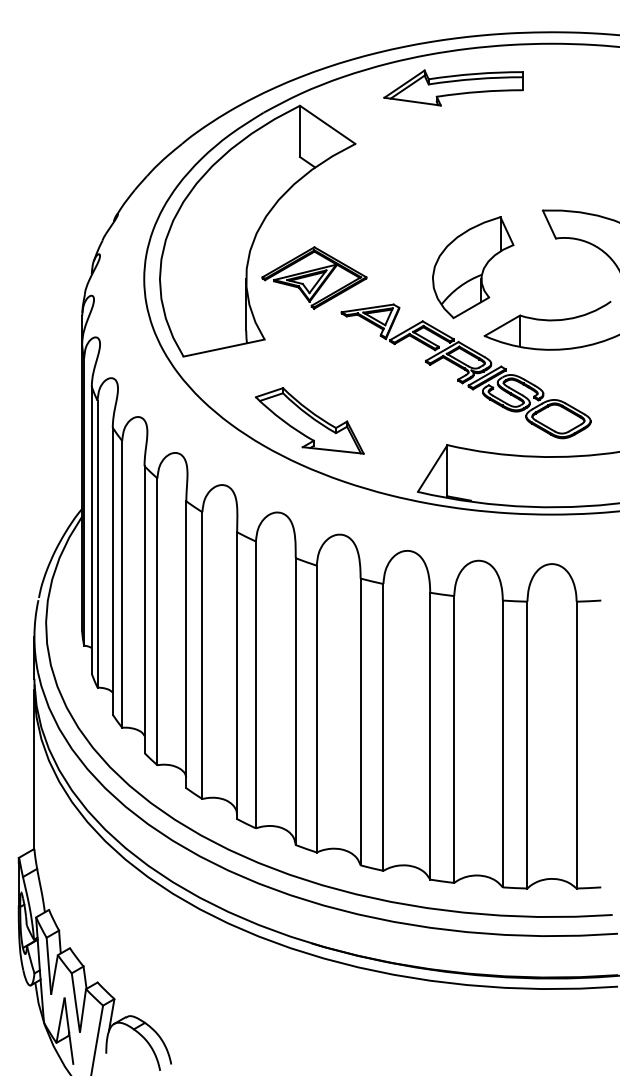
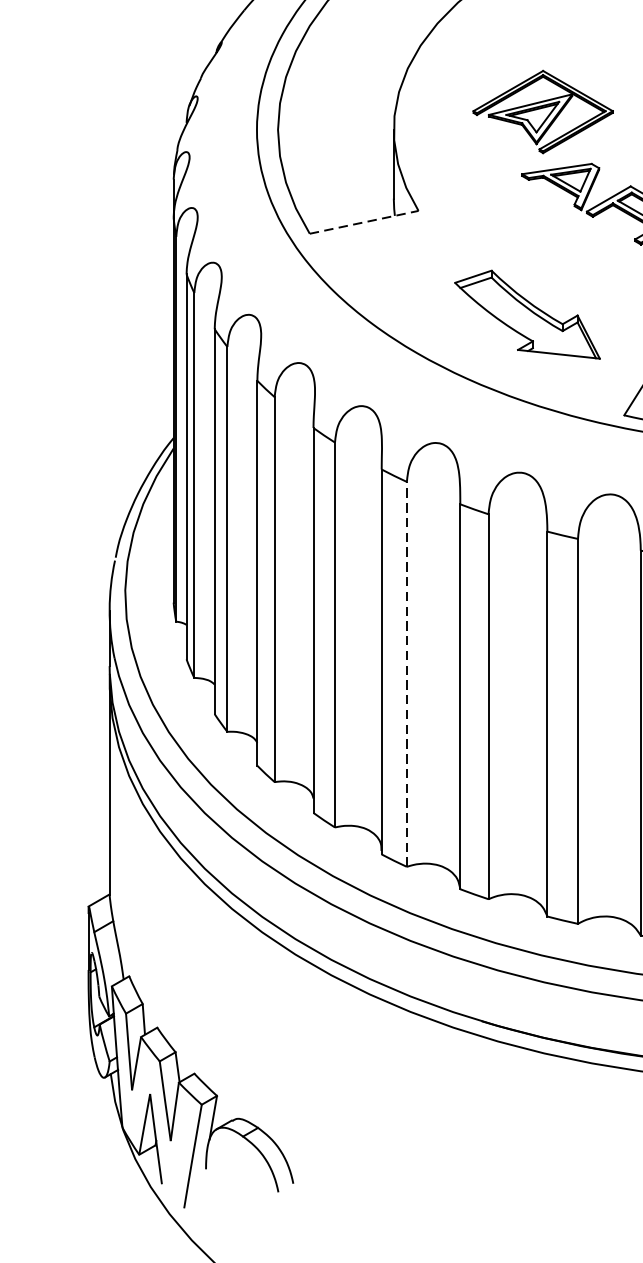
part: (314, 277) -> (543, 111), moved
line: (224, 348) -> (364, 222), solid -> dashed
part: (309, 420) -> (527, 314), moved
line: (255, 684) -> (406, 673), solid -> dashed

